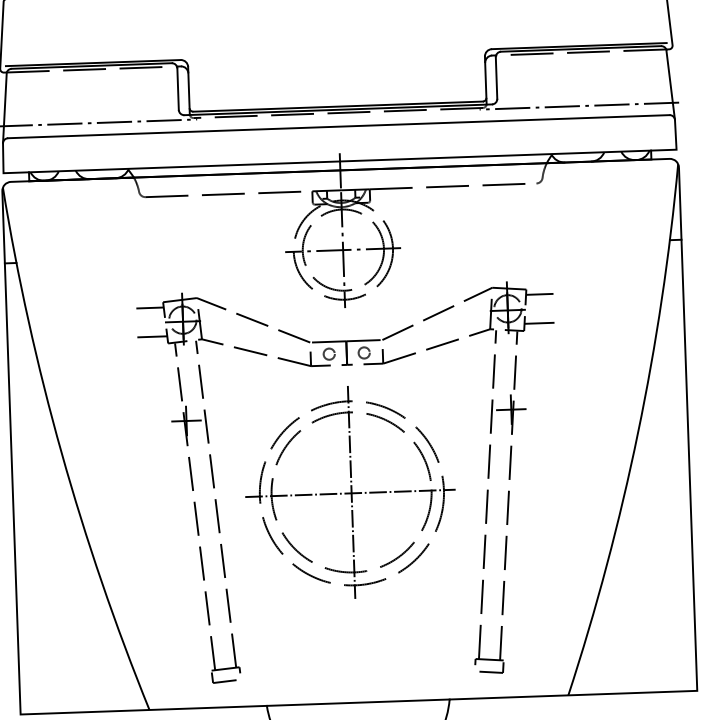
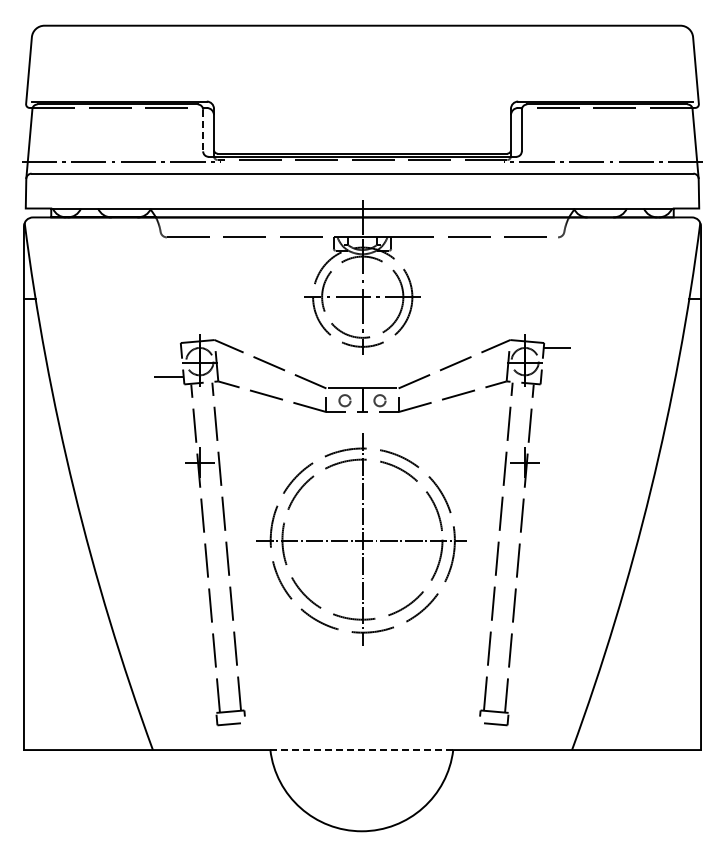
line: (178, 89) -> (203, 130), solid -> dashed
line: (150, 308) -> (167, 348), removed
line: (539, 323) -> (556, 377), removed
line: (358, 703) -> (362, 750), solid -> dashed

